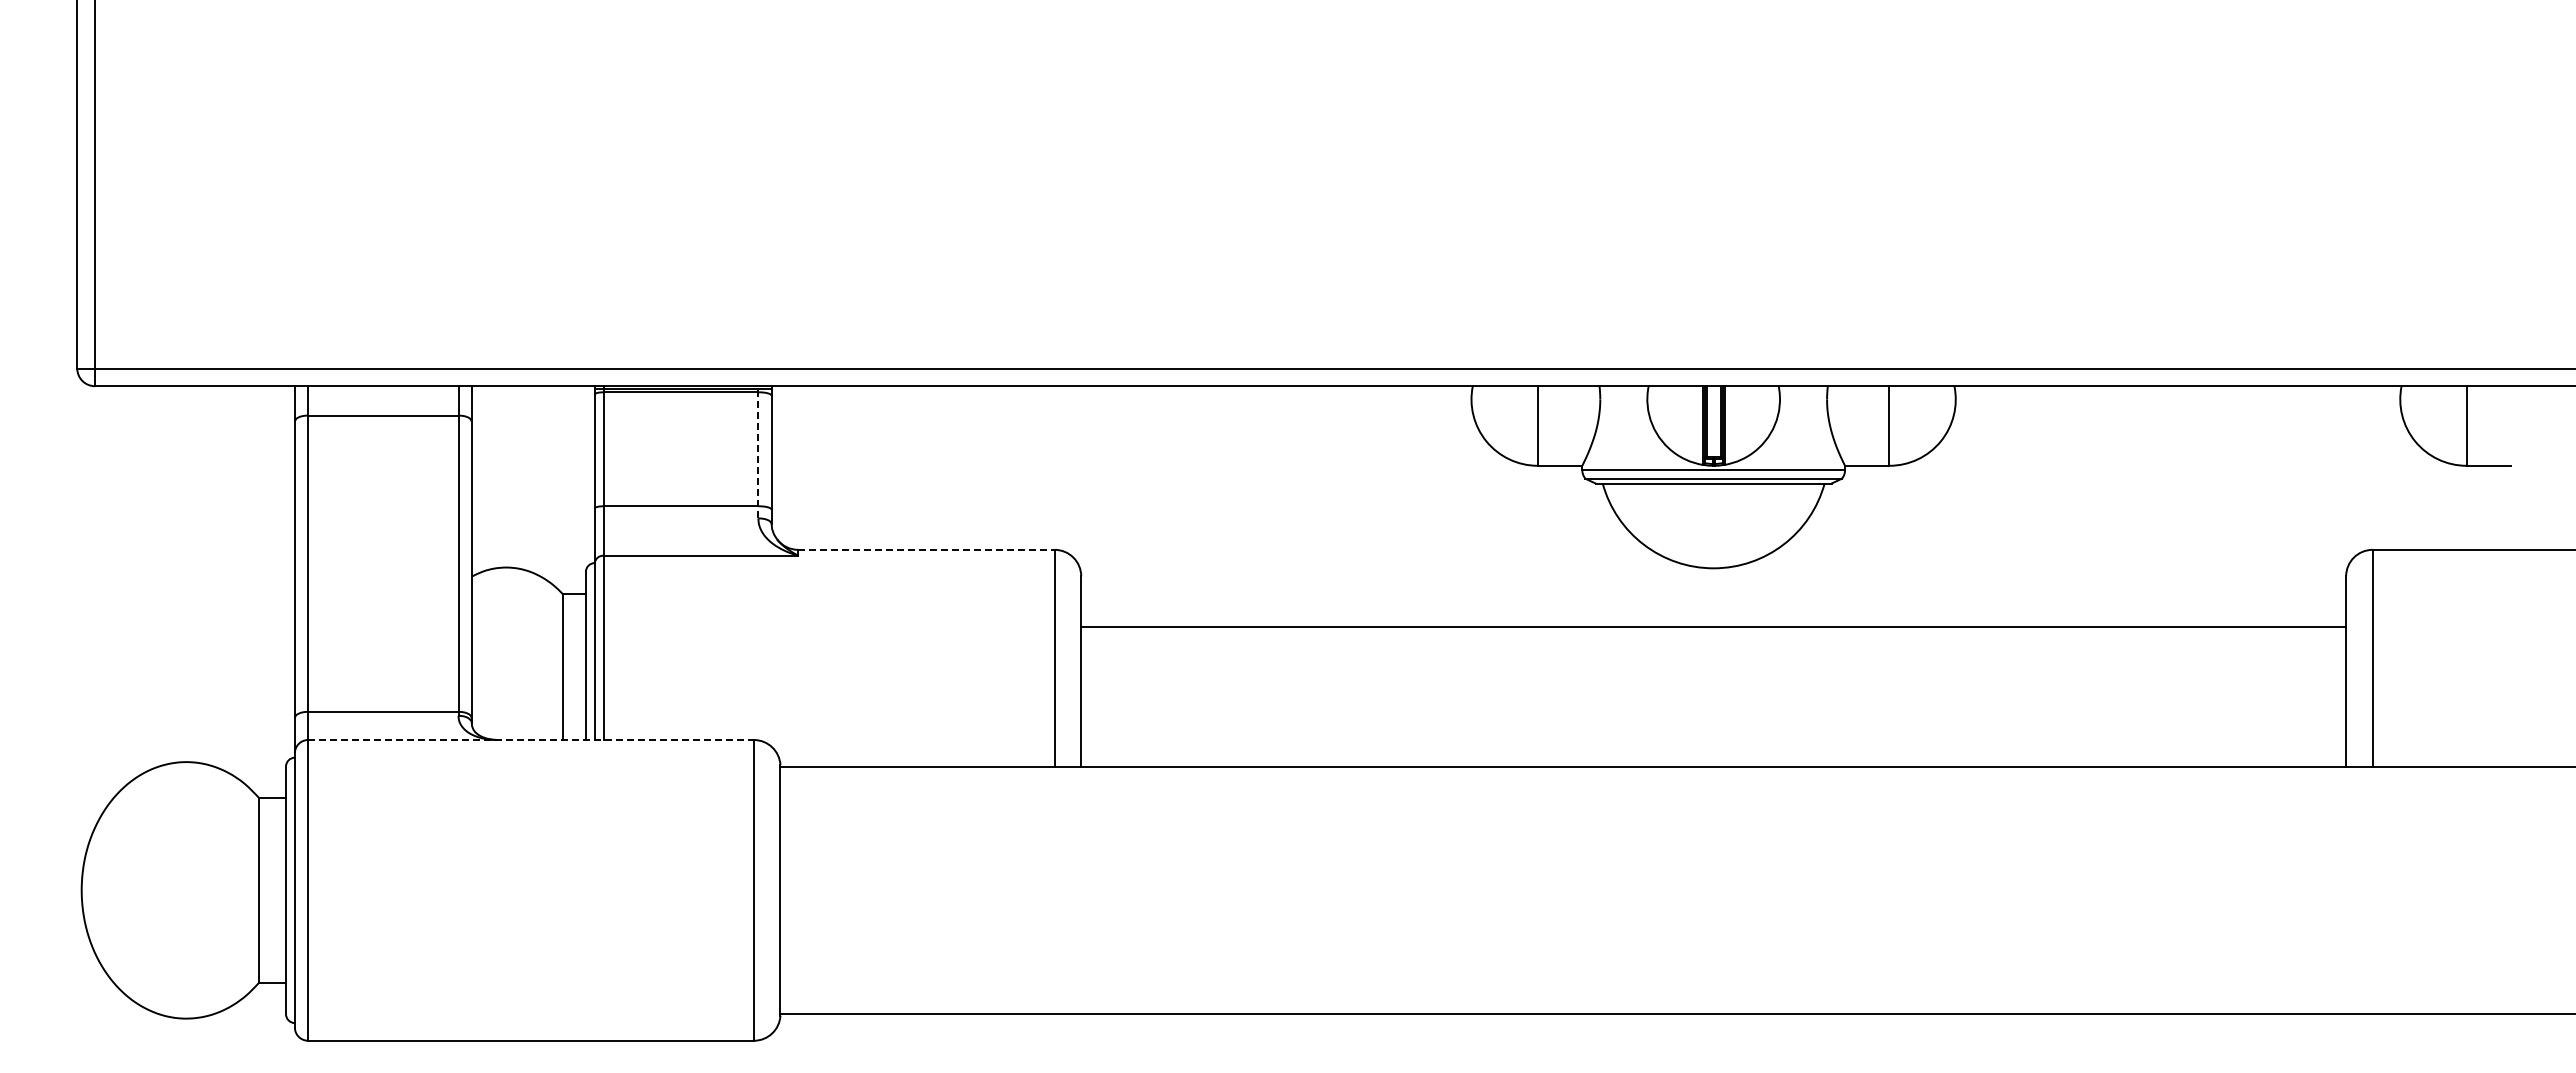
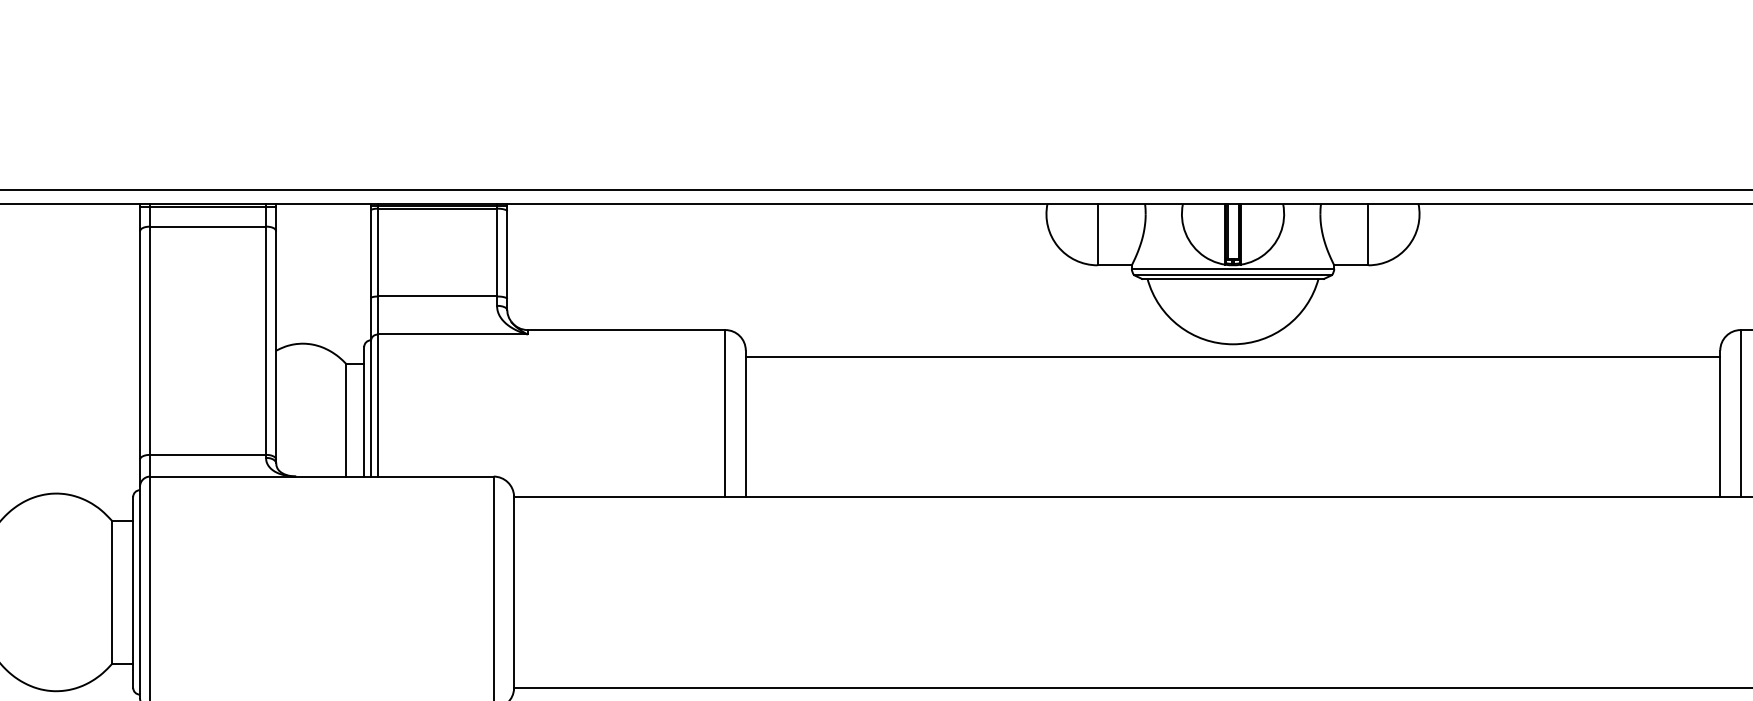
line: (382, 390) -> (207, 207), added
line: (758, 451) -> (497, 254), dashed -> solid
line: (926, 549) -> (626, 329), dashed -> solid
line: (1713, 627) -> (1232, 357), moved
line: (531, 740) -> (322, 476), dashed -> solid

